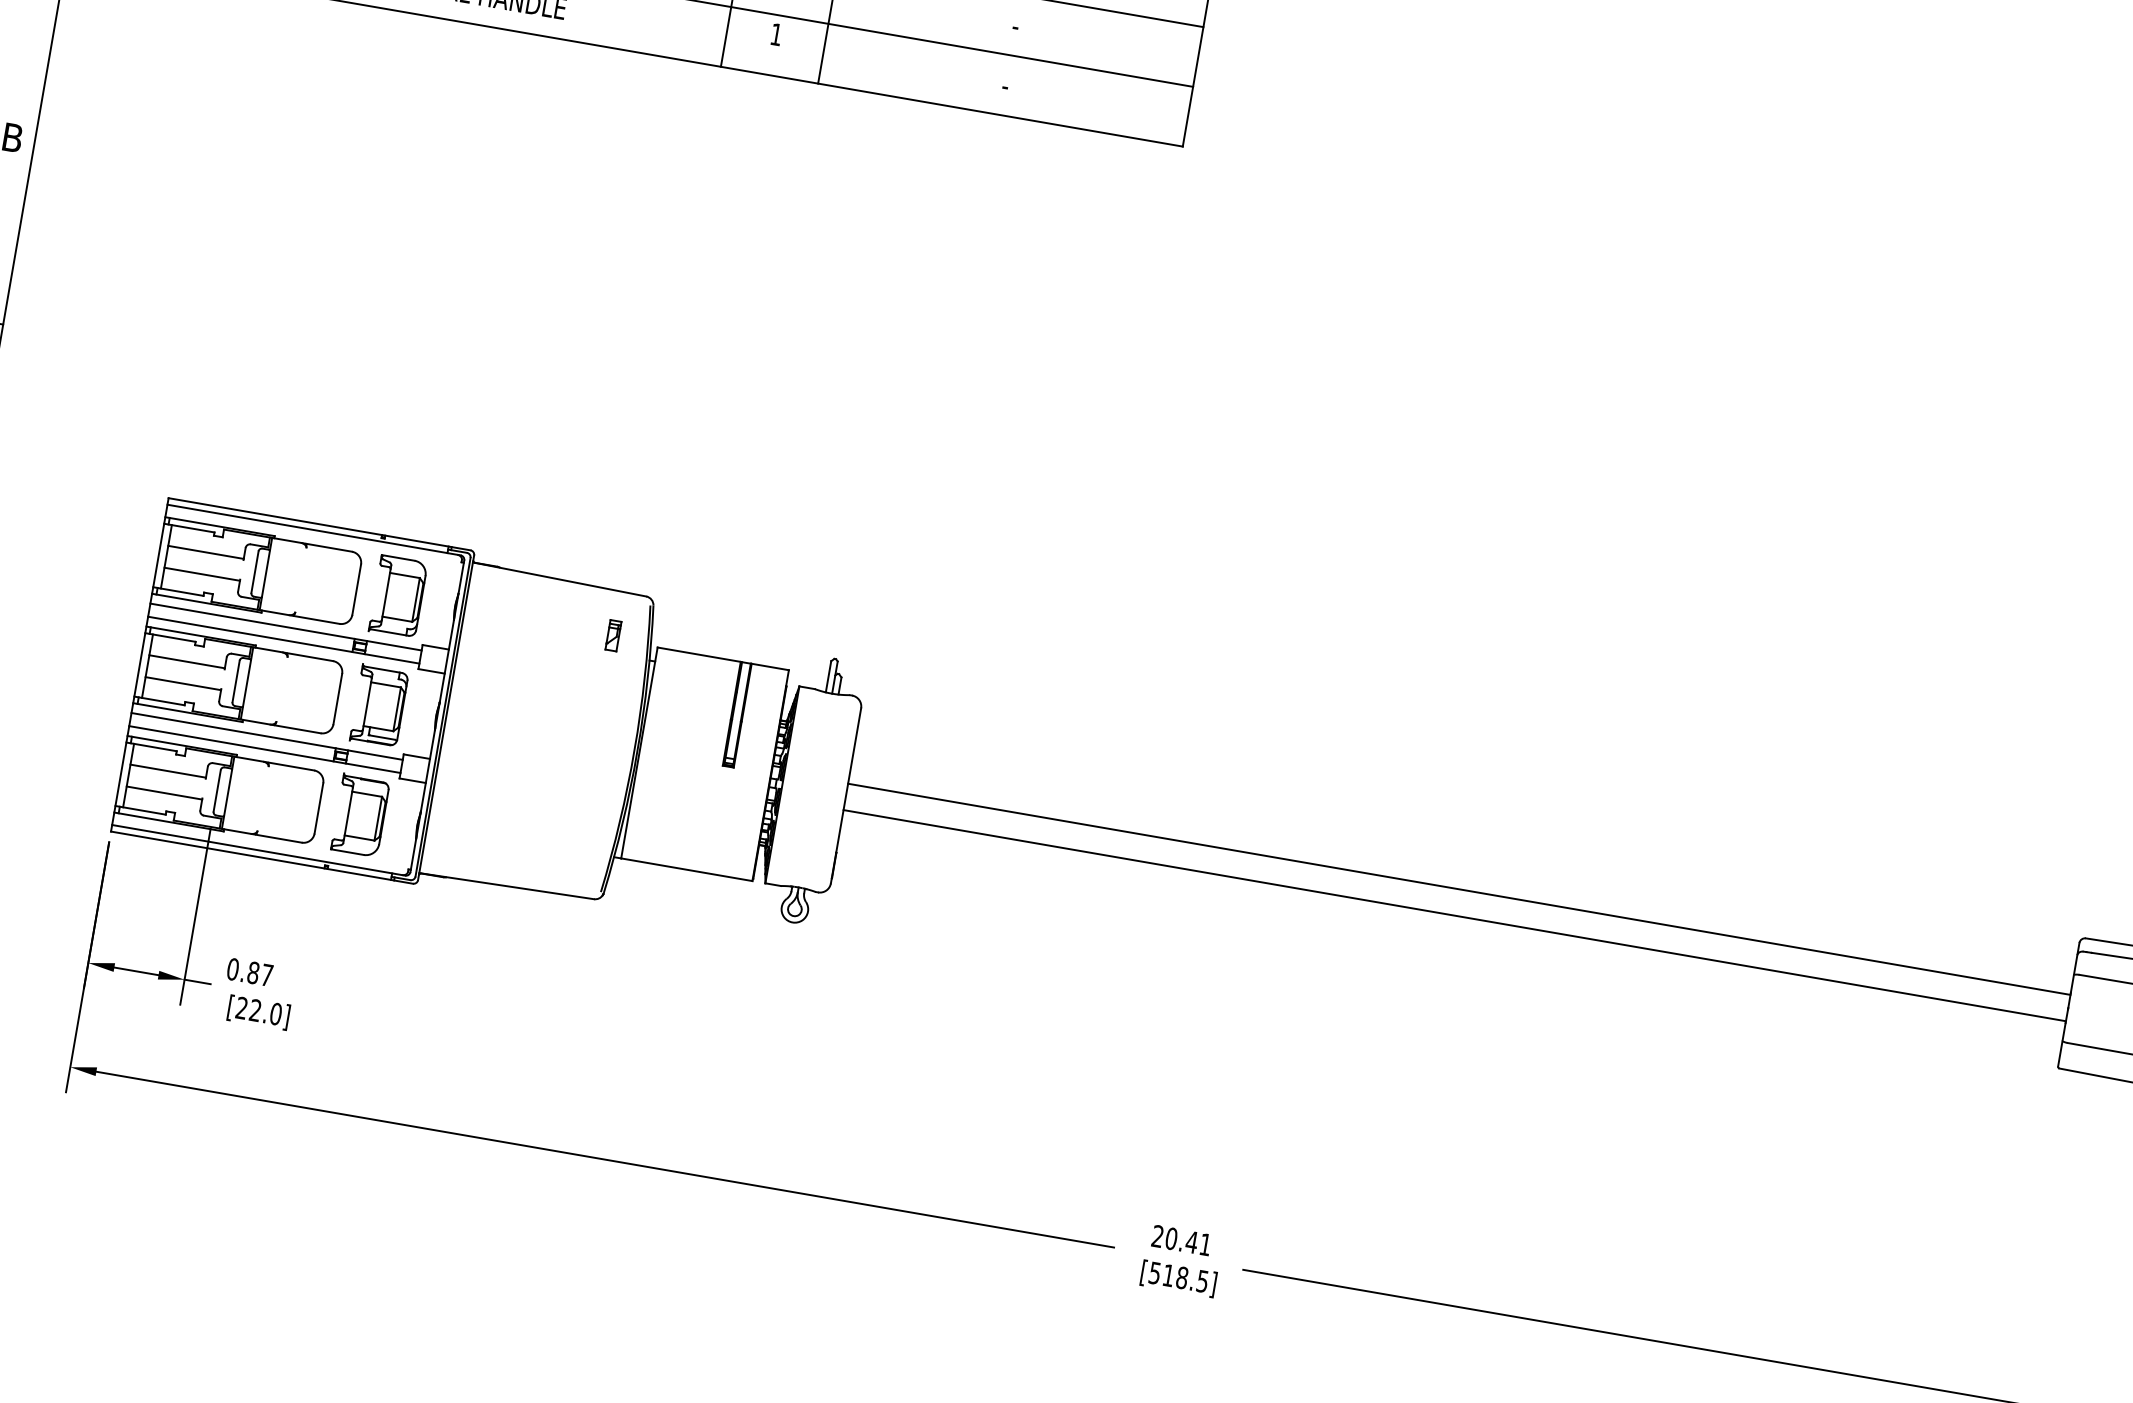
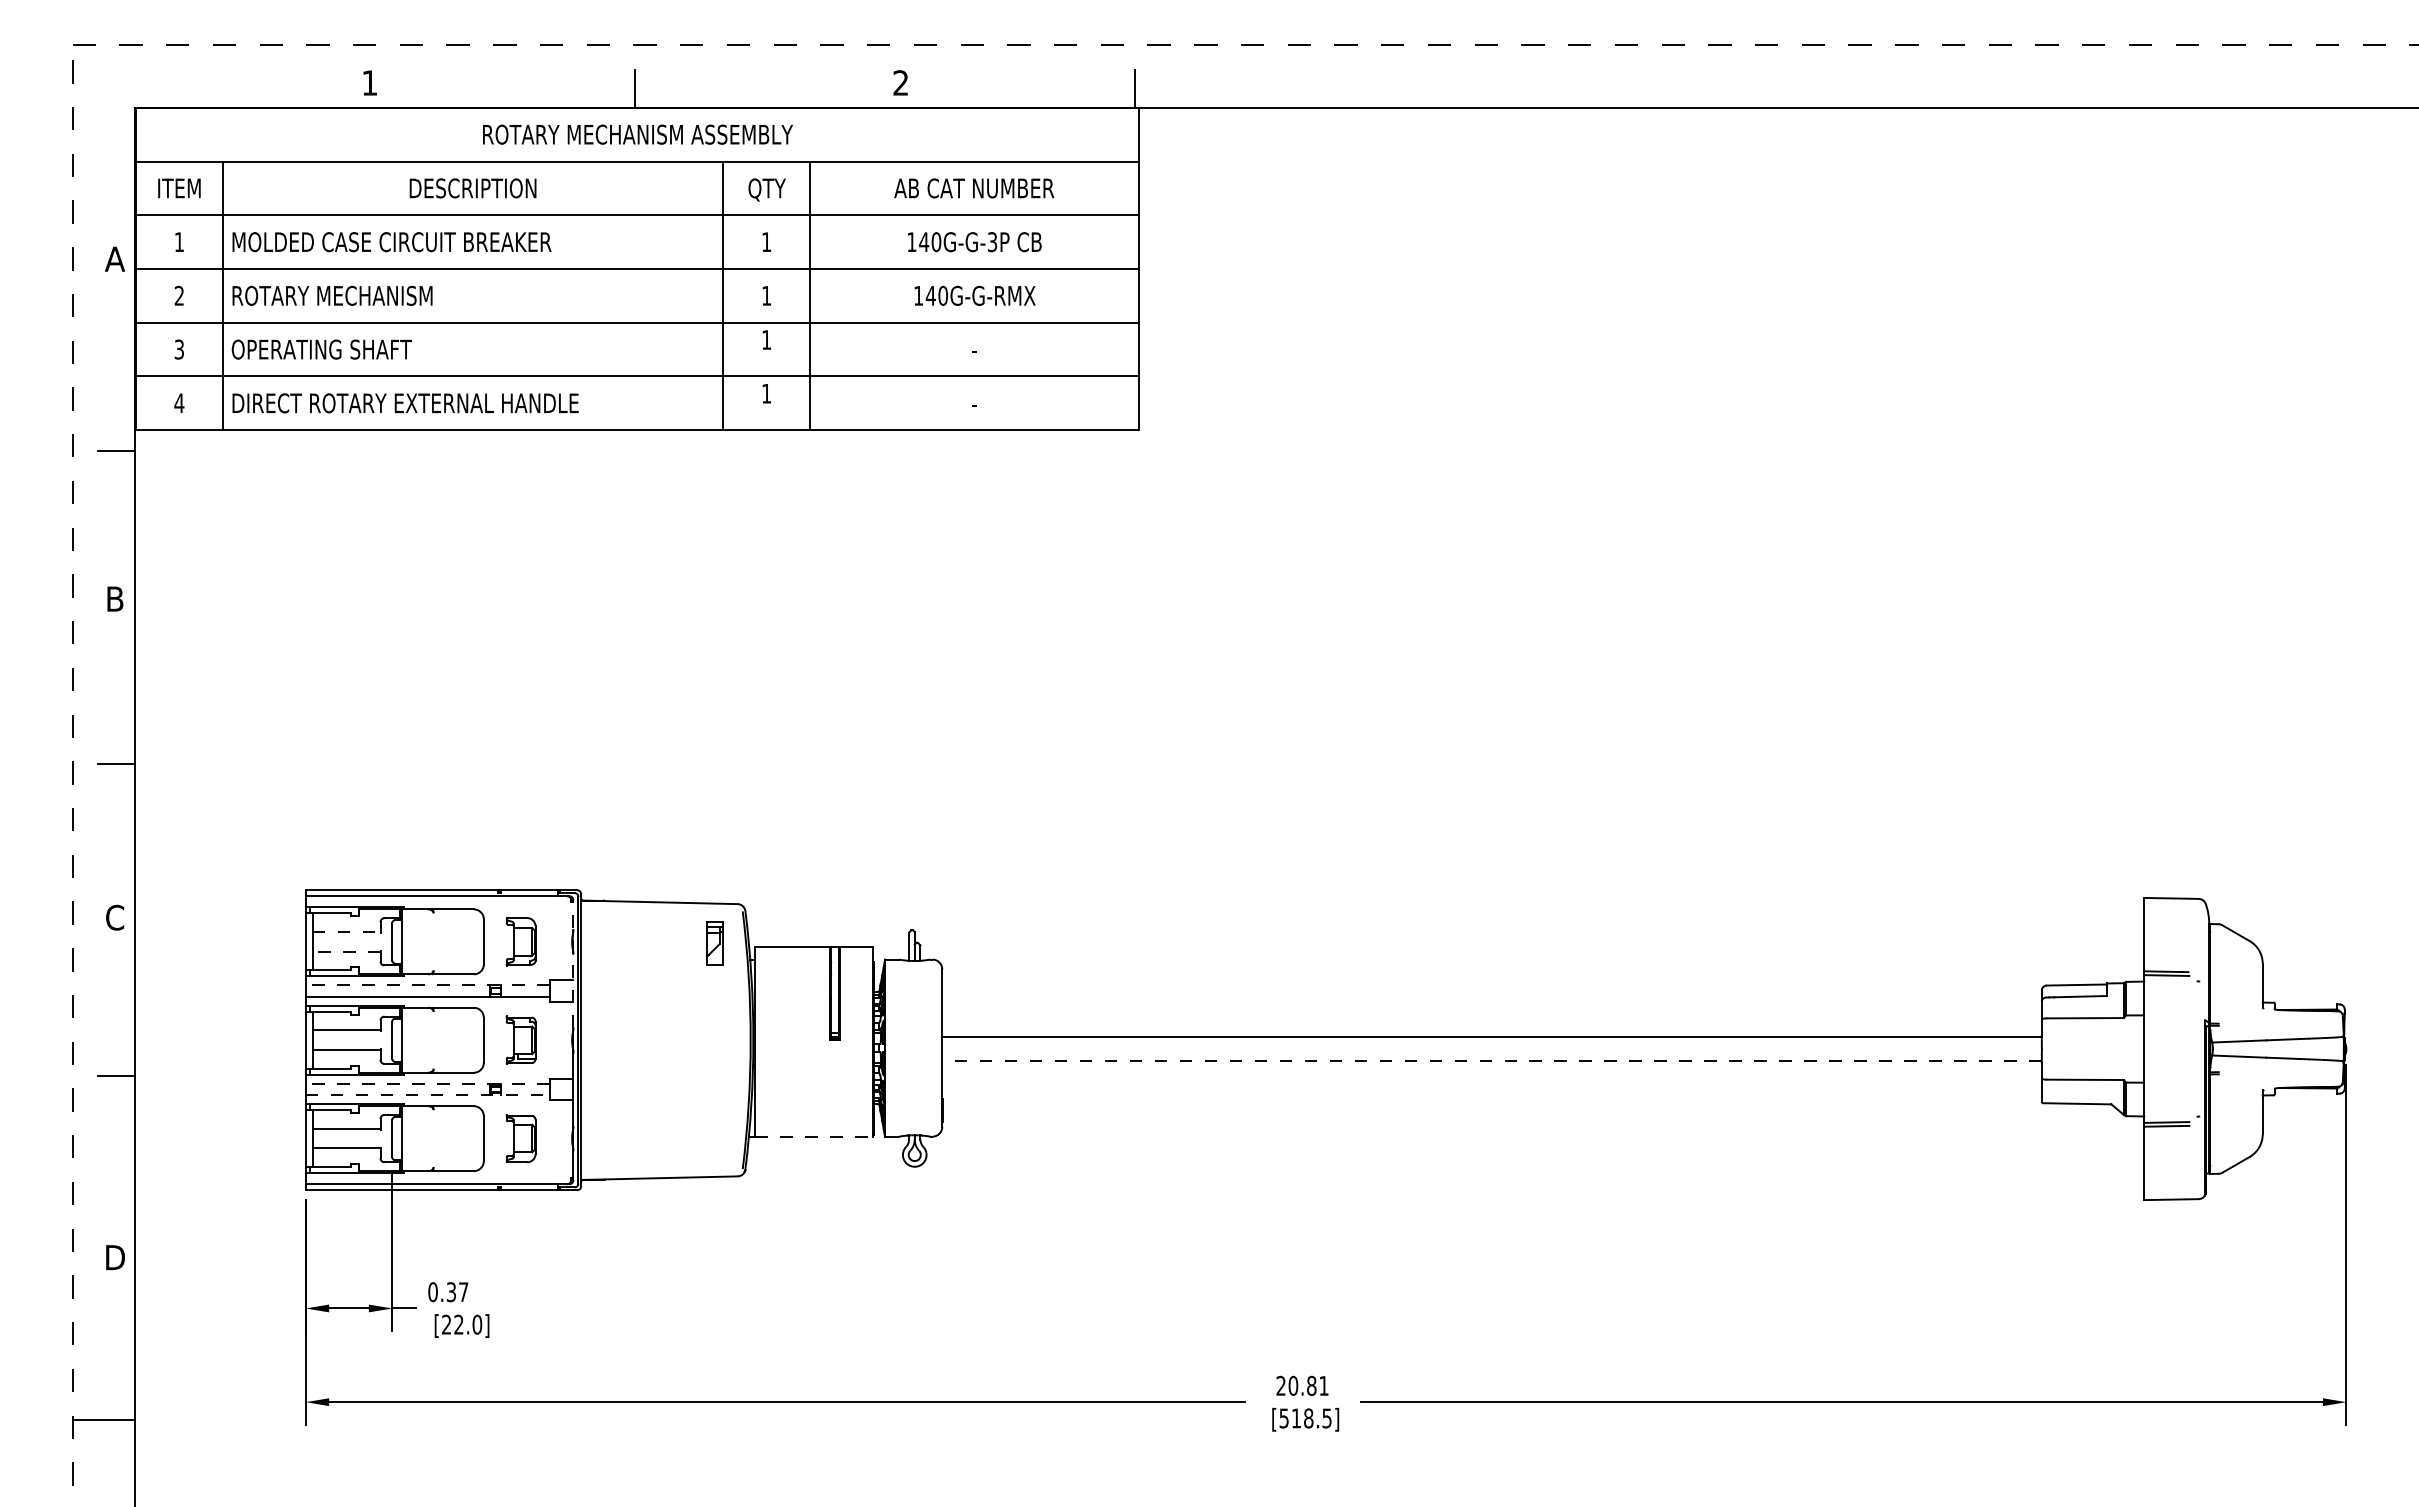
line: (205, 552) -> (346, 932), solid -> dashed
line: (202, 574) -> (346, 951), solid -> dashed
part: (397, 596) -> (520, 941), size x0.7
line: (285, 627) -> (427, 985), solid -> dashed
line: (452, 630) -> (573, 963), solid -> dashed
part: (612, 635) -> (714, 943), size x1.6
part: (378, 706) -> (520, 1040), size x0.7
line: (266, 736) -> (427, 1083), solid -> dashed
line: (265, 749) -> (428, 1095), solid -> dashed
part: (359, 815) -> (520, 1138), size x0.7
line: (686, 869) -> (814, 1136), solid -> dashed
line: (1455, 915) -> (1492, 1060), solid -> dashed
text: (253, 973) -> (451, 1292), 0.87 -> 0.37
text: (1191, 1241) -> (1311, 1385), 20.41 -> 20.81

